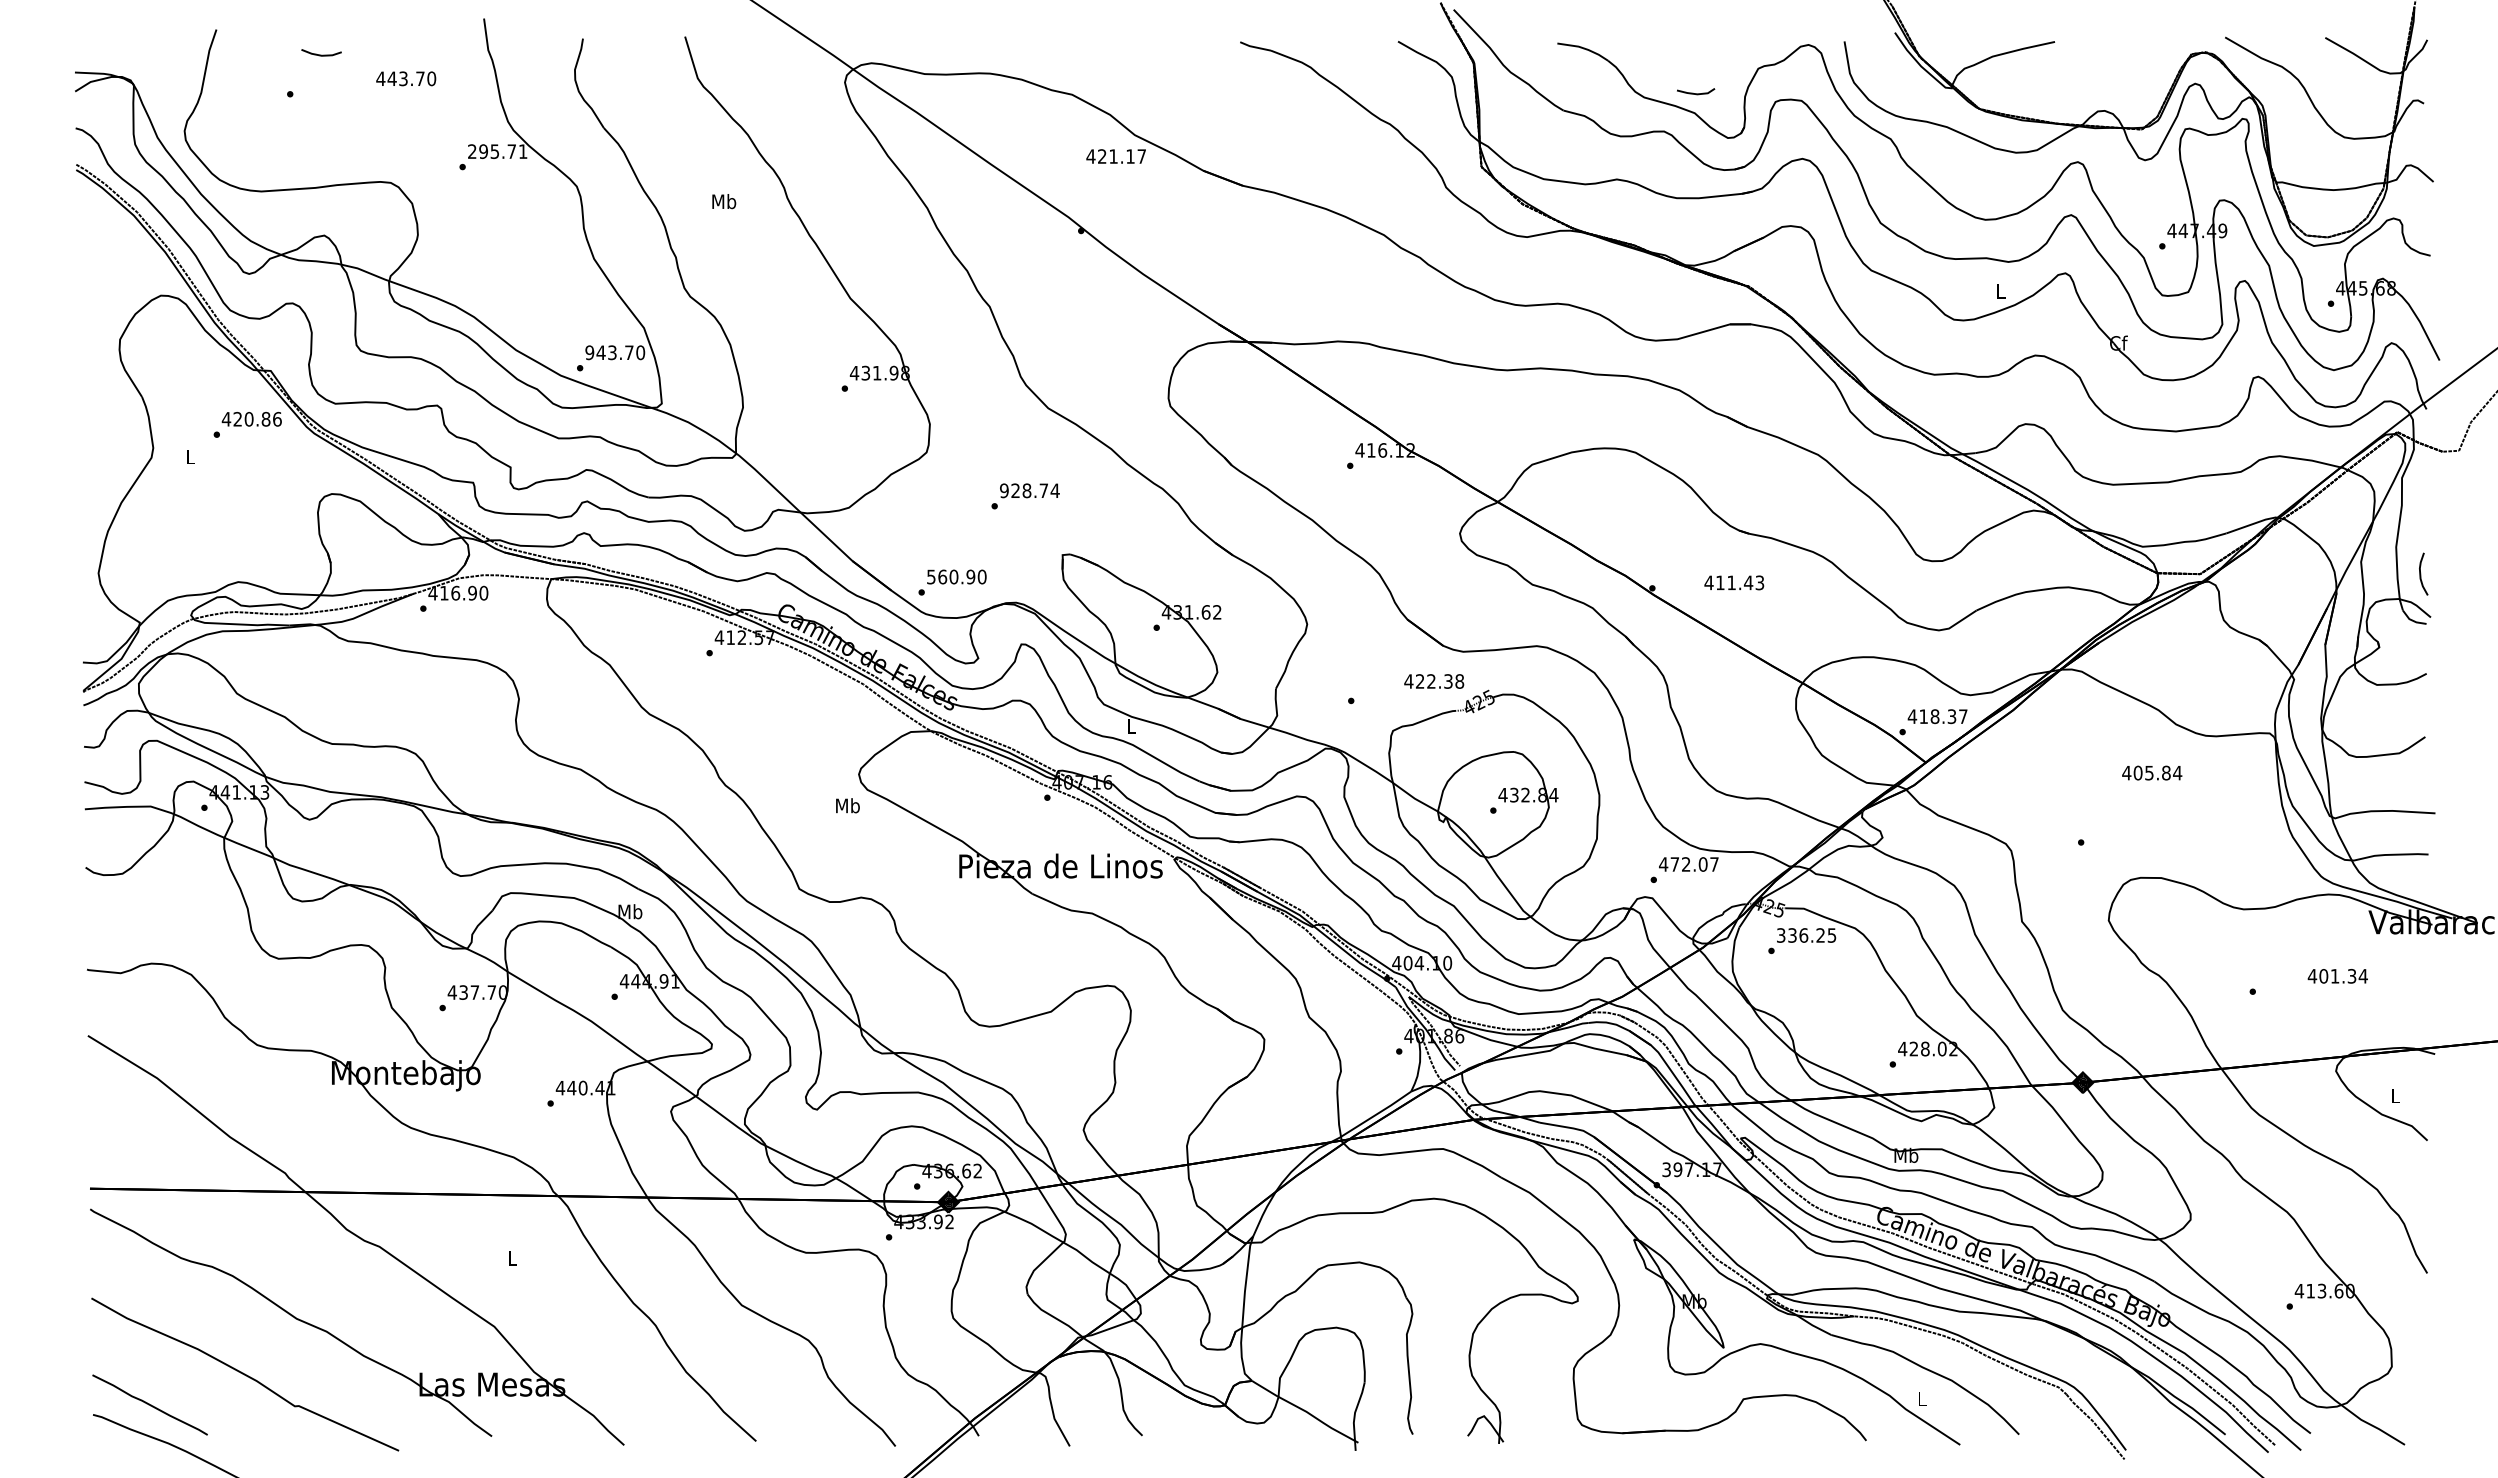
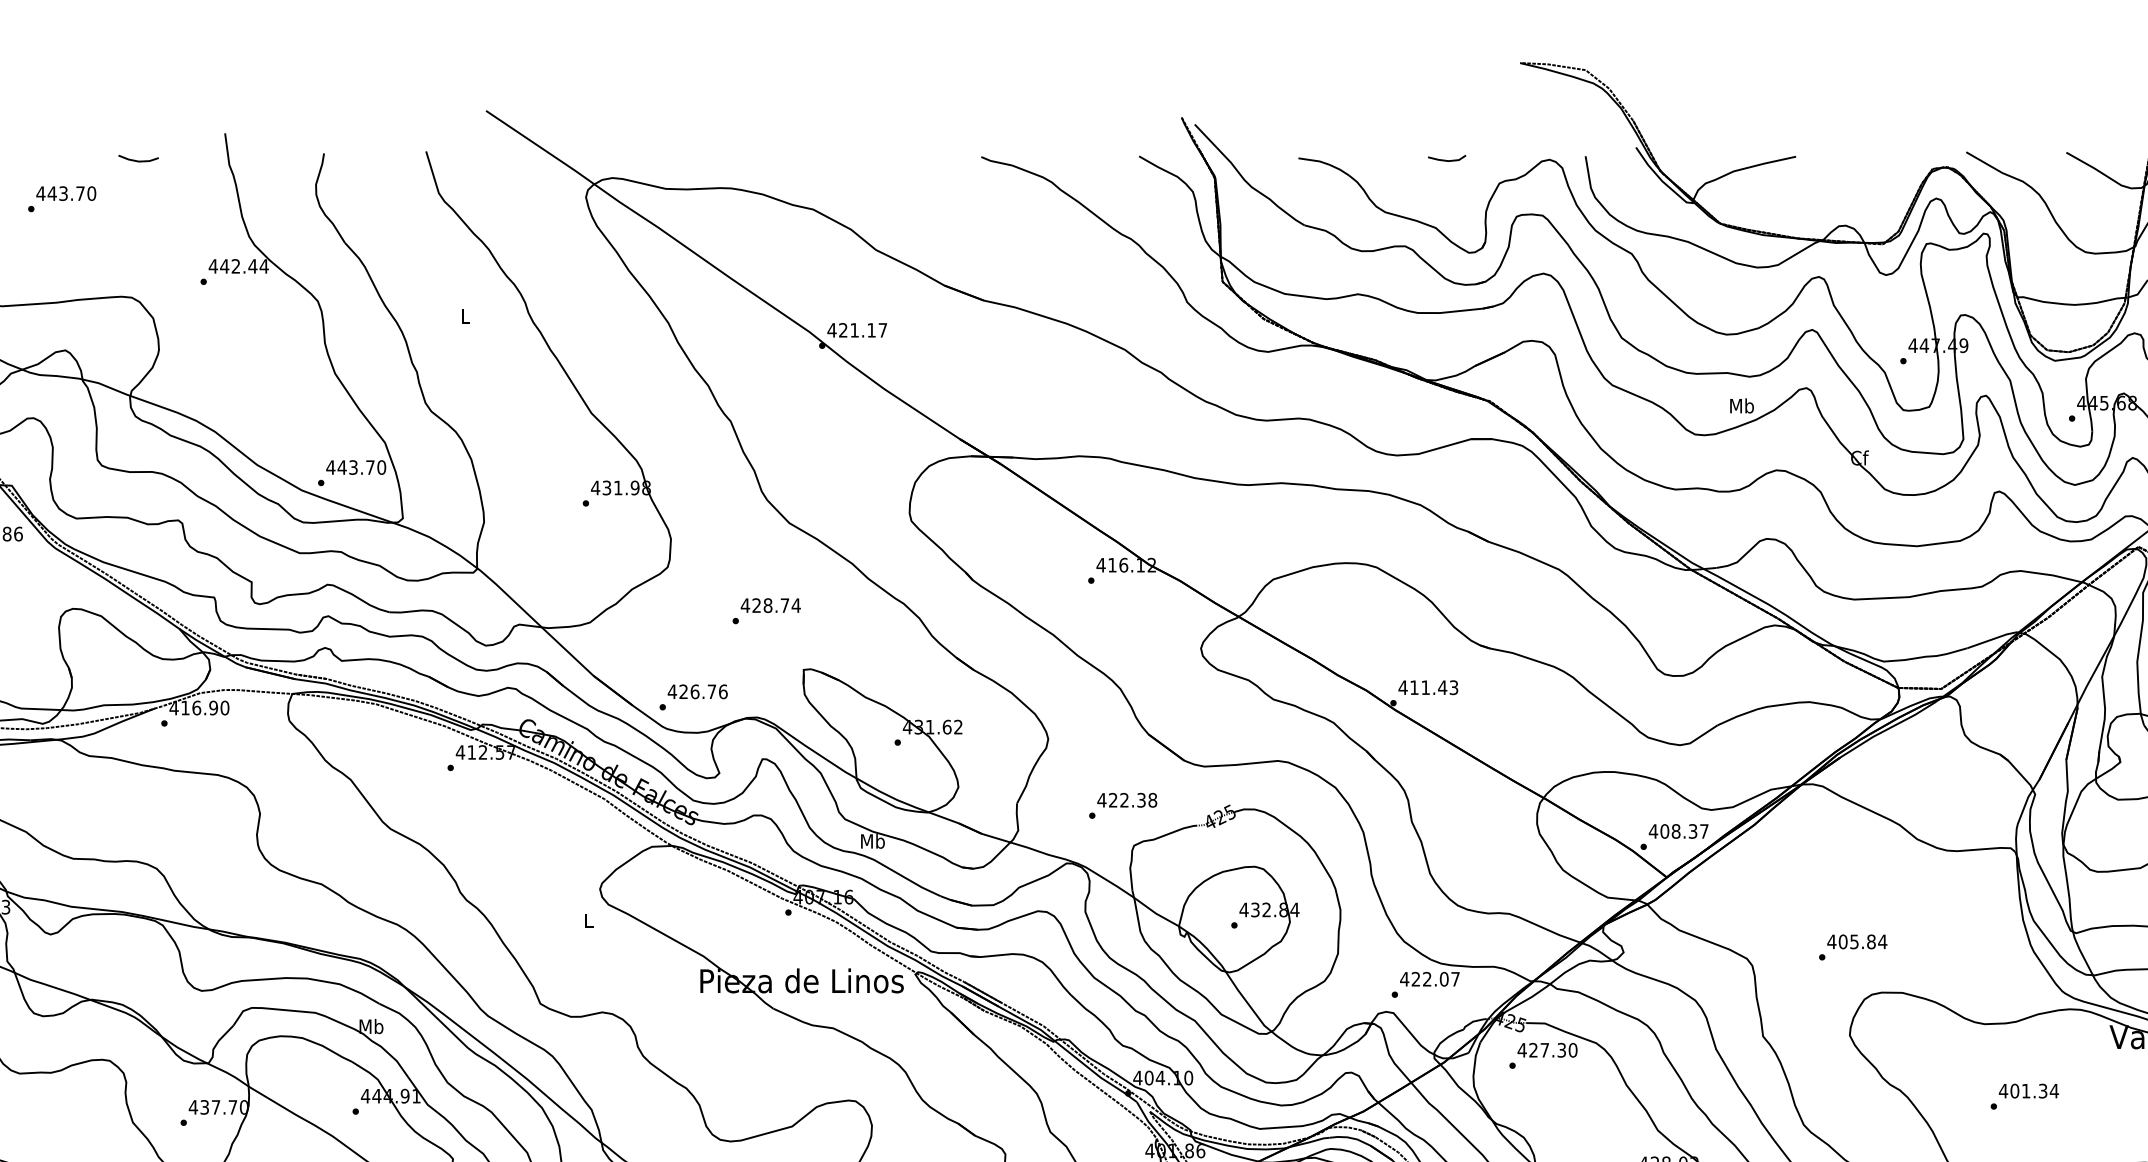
line: (321, 54) -> (138, 160), moved
text: (406, 78) -> (66, 193), moved
line: (1696, 93) -> (1447, 160), moved
text: (497, 151) -> (238, 266), 295.71 -> 442.44
text: (1115, 156) -> (856, 330), moved
text: (724, 201) -> (465, 316), Mb -> L
text: (2000, 290) -> (1741, 405), L -> Mb
text: (589, 352) -> (330, 467), 943.70 -> 443.70
text: (1004, 490) -> (745, 605), 928.74 -> 428.74
text: (956, 576) -> (697, 691), 560.90 -> 426.76
text: (1734, 582) -> (1428, 687), moved
text: (1434, 681) -> (1127, 800), moved
text: (1923, 716) -> (1664, 831), 418.37 -> 408.37
text: (1131, 726) -> (872, 841), L -> Mb
text: (2152, 772) -> (1857, 941), moved
text: (847, 805) -> (588, 920), Mb -> L
text: (1674, 864) -> (1415, 979), 472.07 -> 422.07
text: (1806, 935) -> (1547, 1050), 336.25 -> 427.30
text: (2337, 976) -> (2028, 1091), moved

